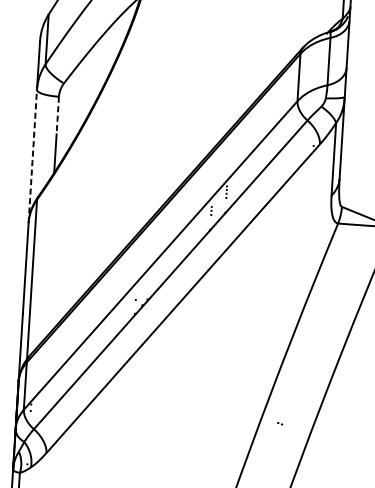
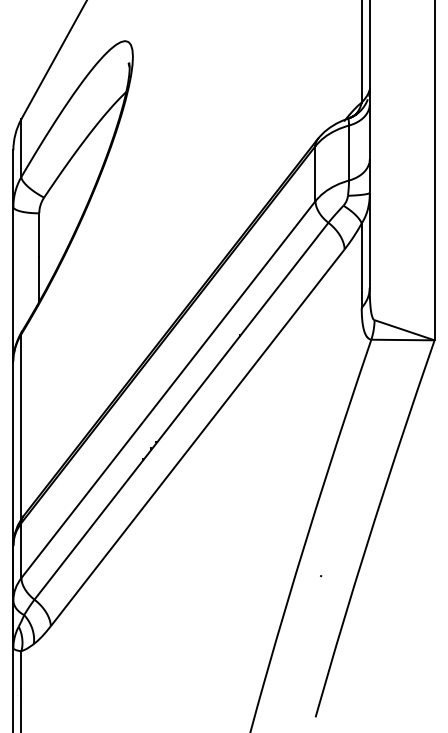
line: (57, 115) -> (39, 235), dashed -> solid
line: (32, 155) -> (13, 283), dashed -> solid

